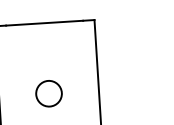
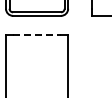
line: (45, 23) -> (37, 35), solid -> dashed
circle: (48, 92) -> (36, 78), removed

